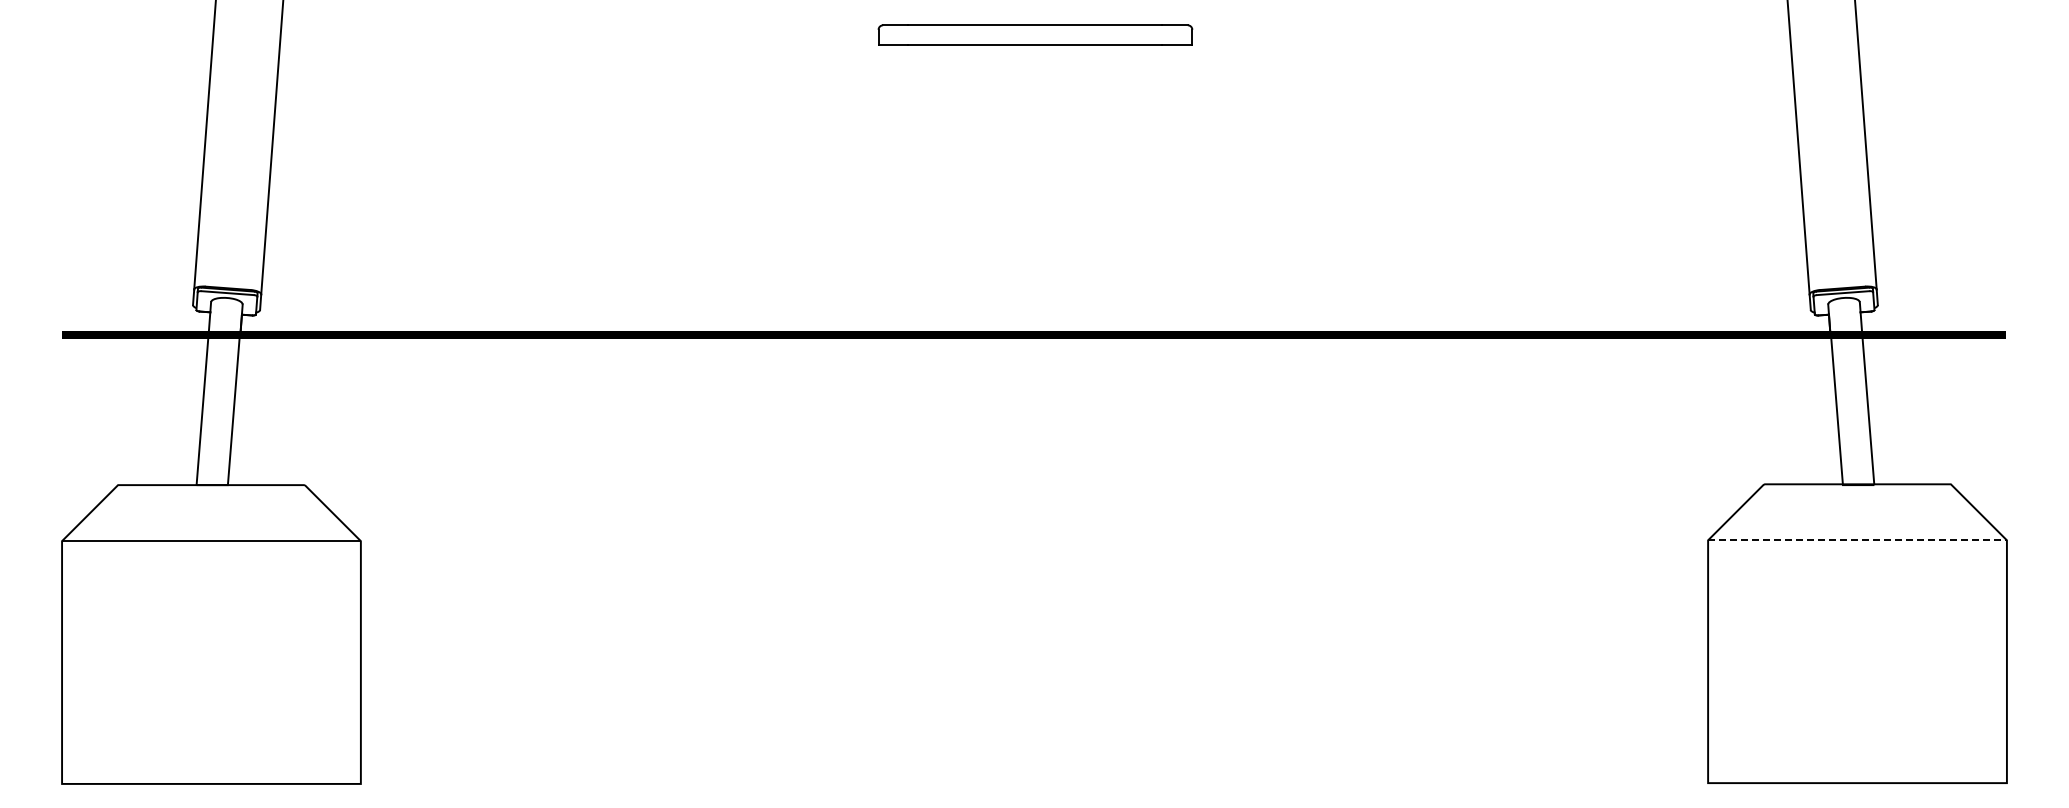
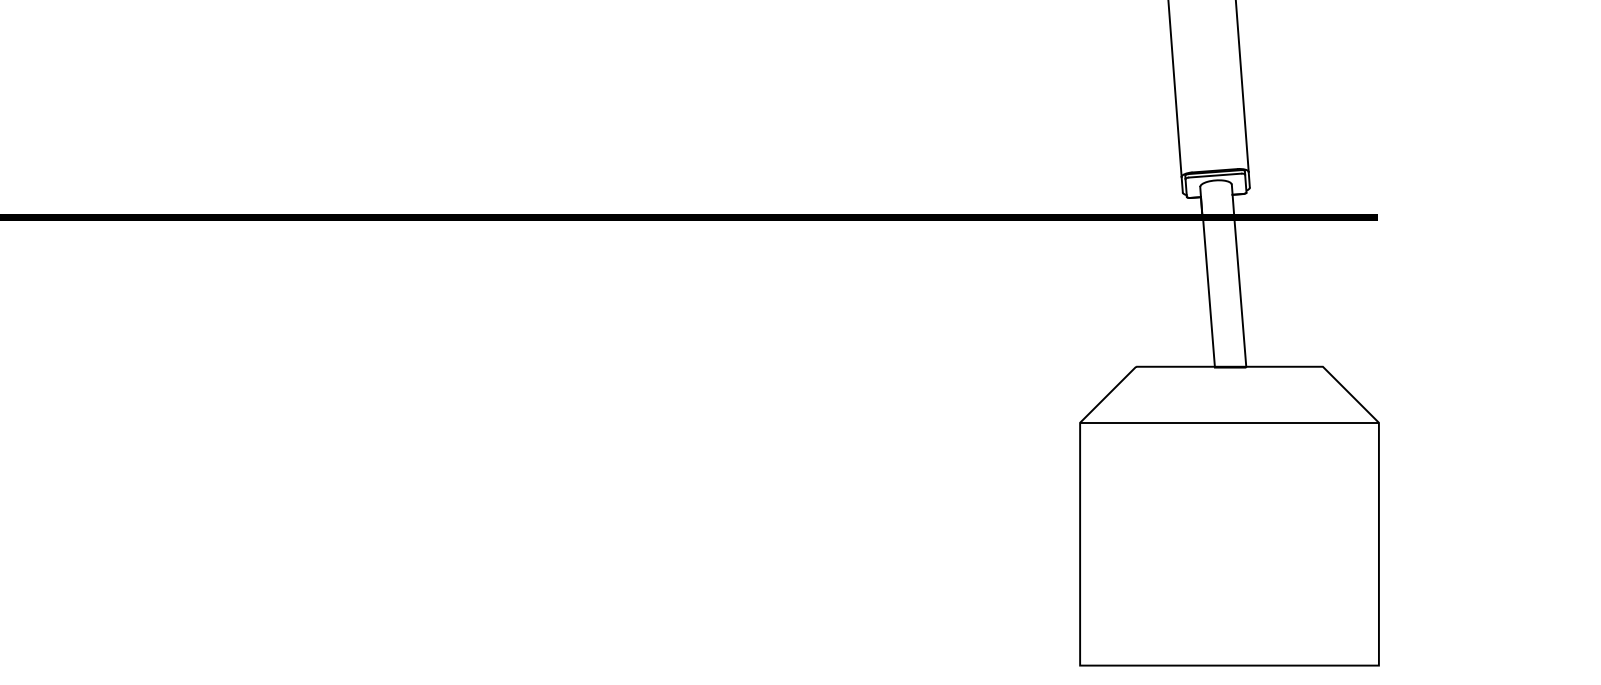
line: (1858, 540) -> (1230, 422), dashed -> solid

